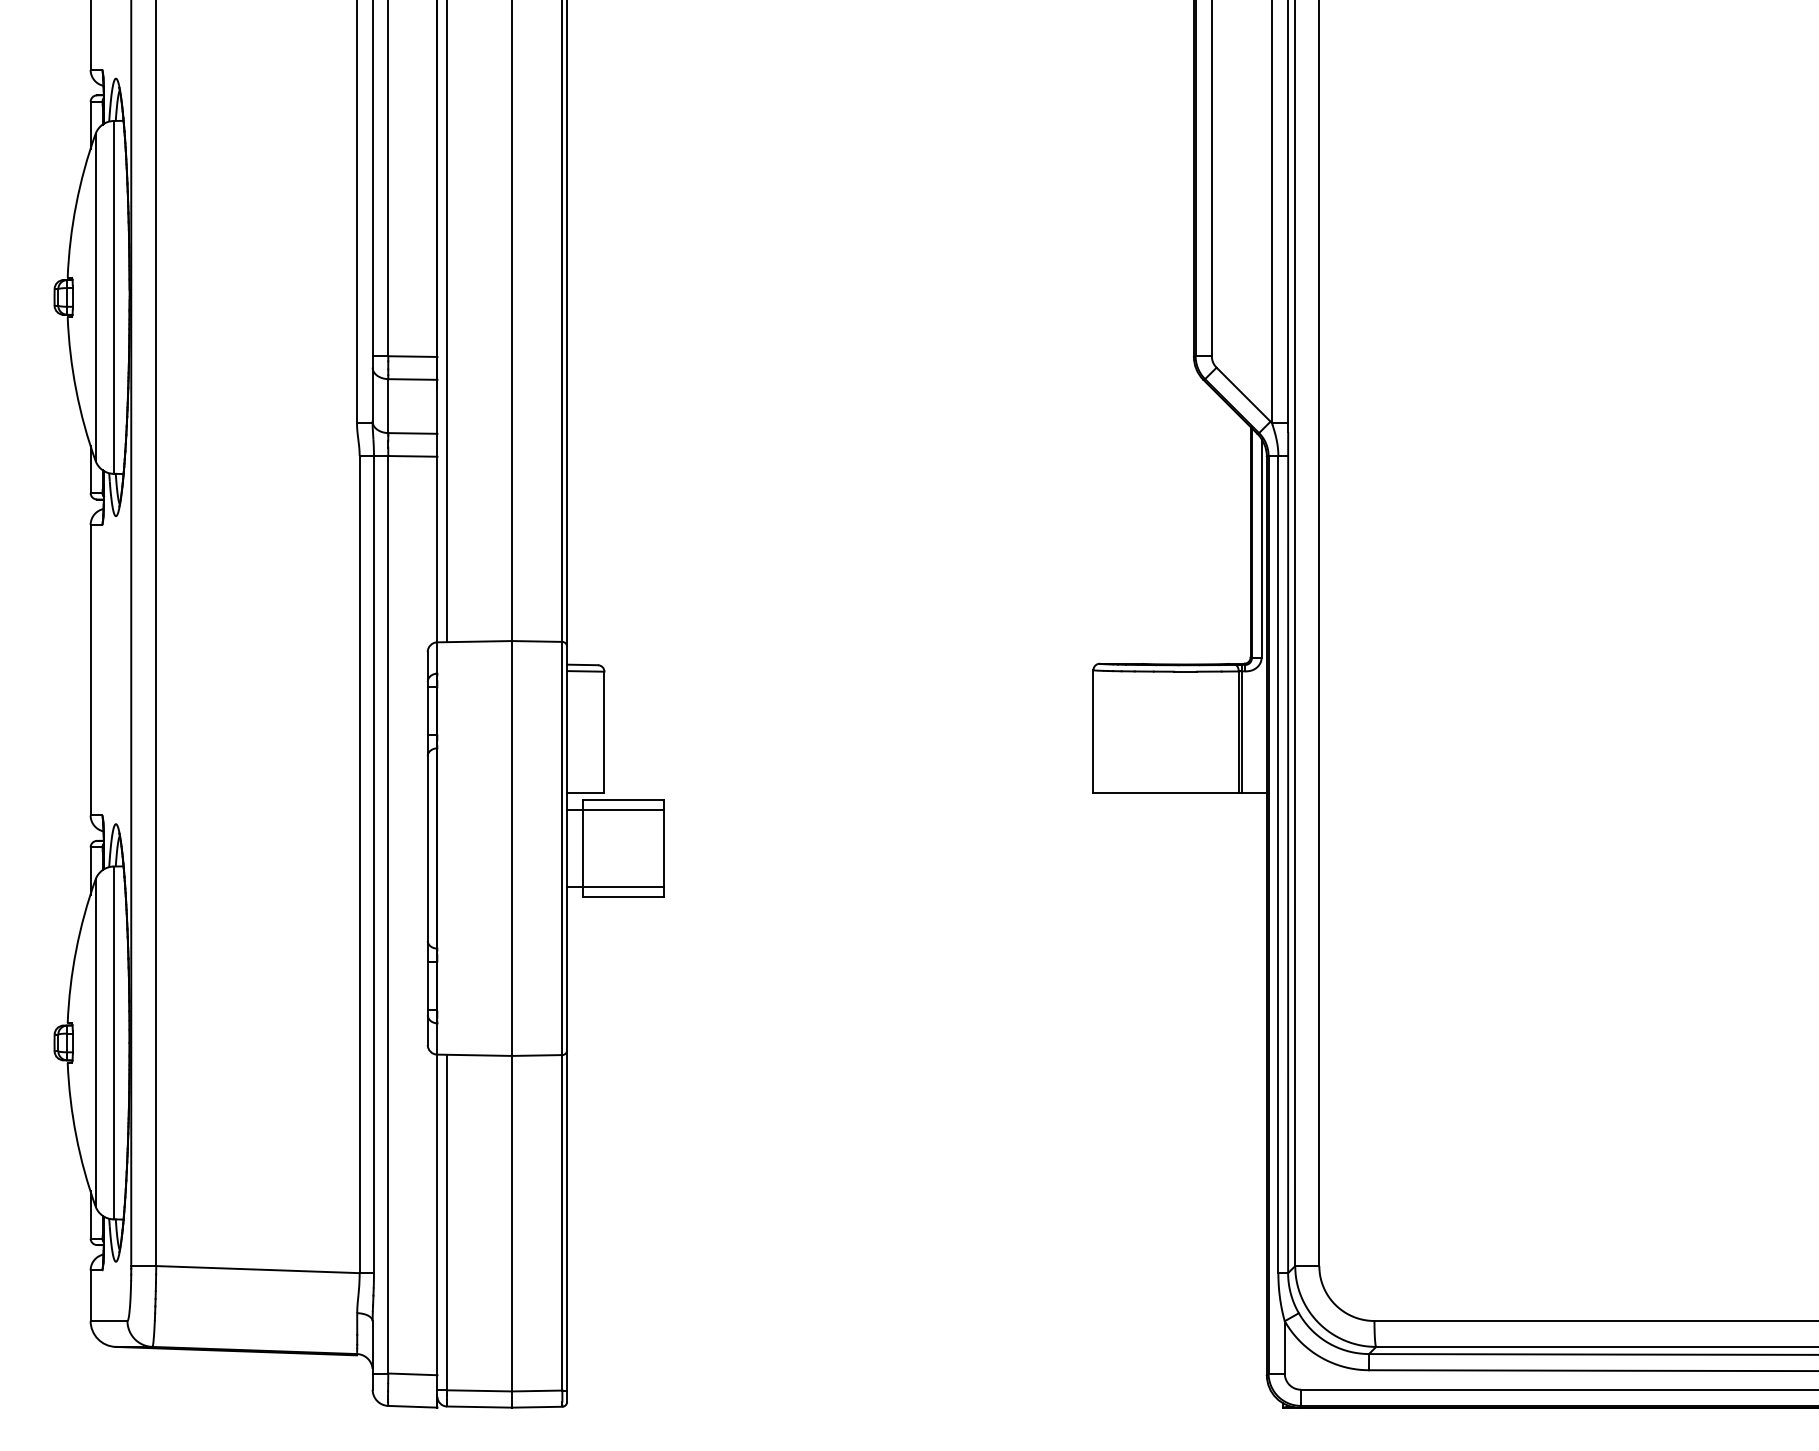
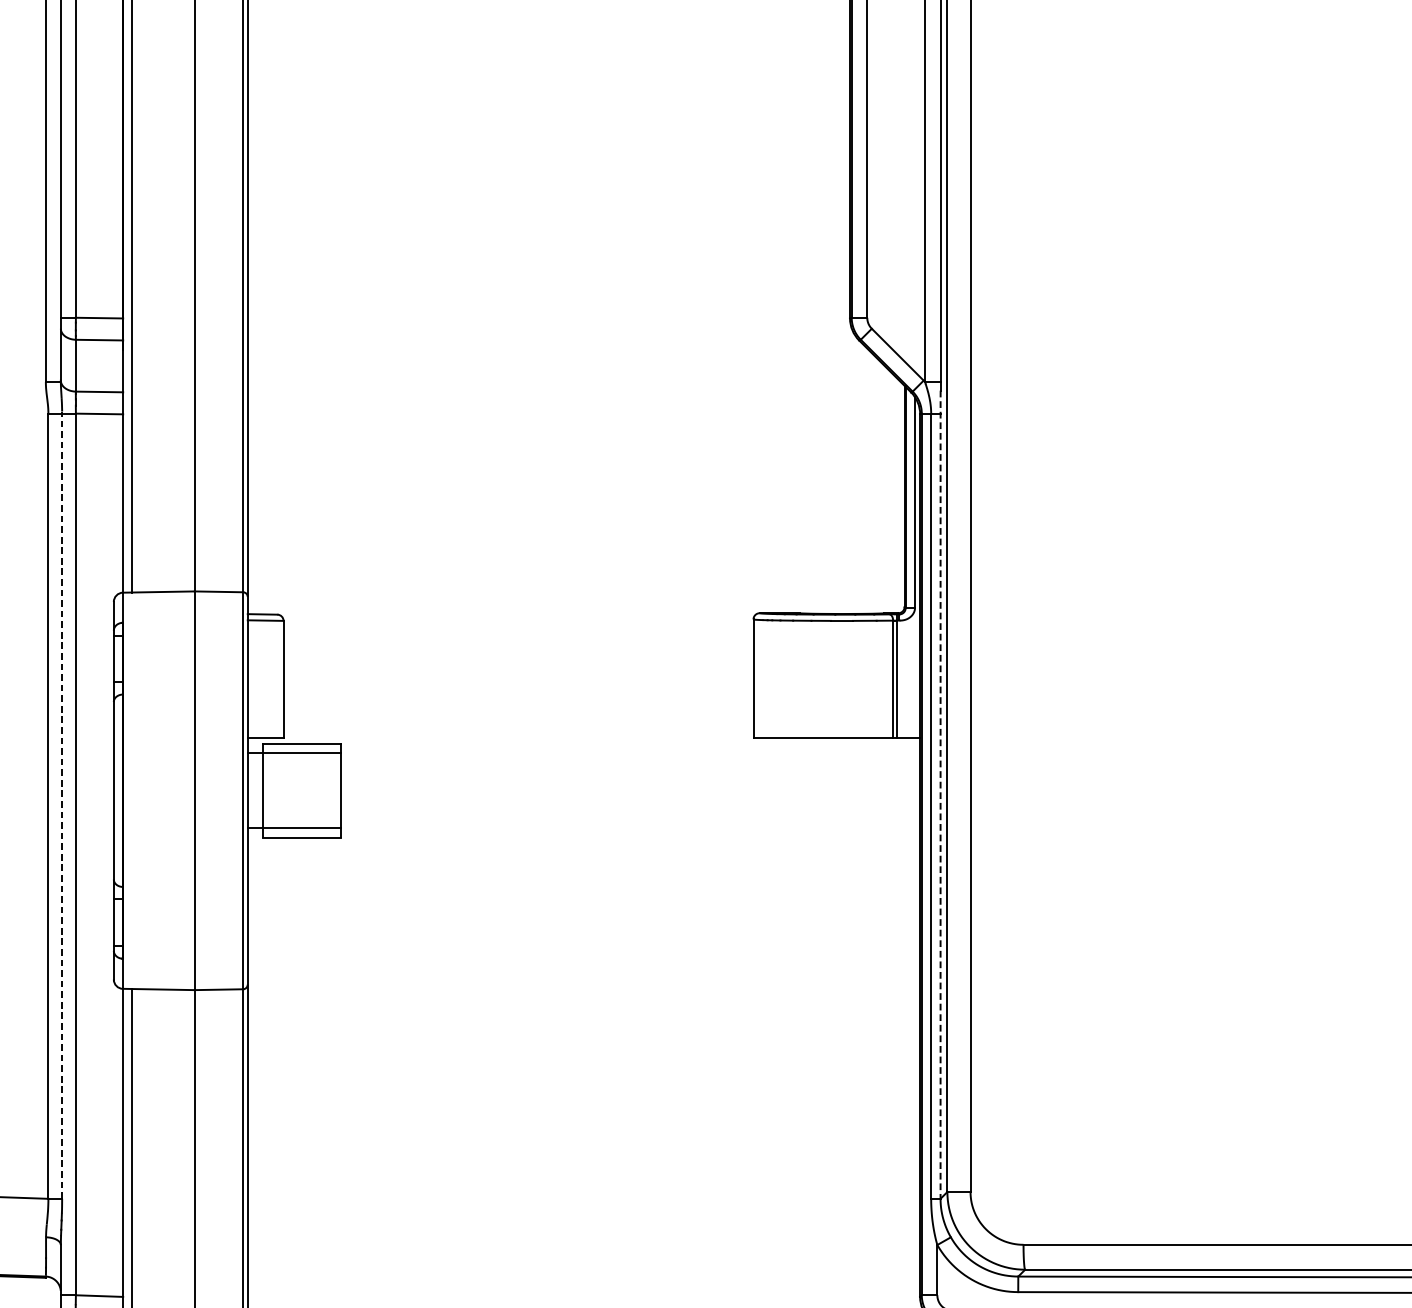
line: (1288, 852) -> (940, 794), solid -> dashed
line: (373, 863) -> (61, 805), solid -> dashed

